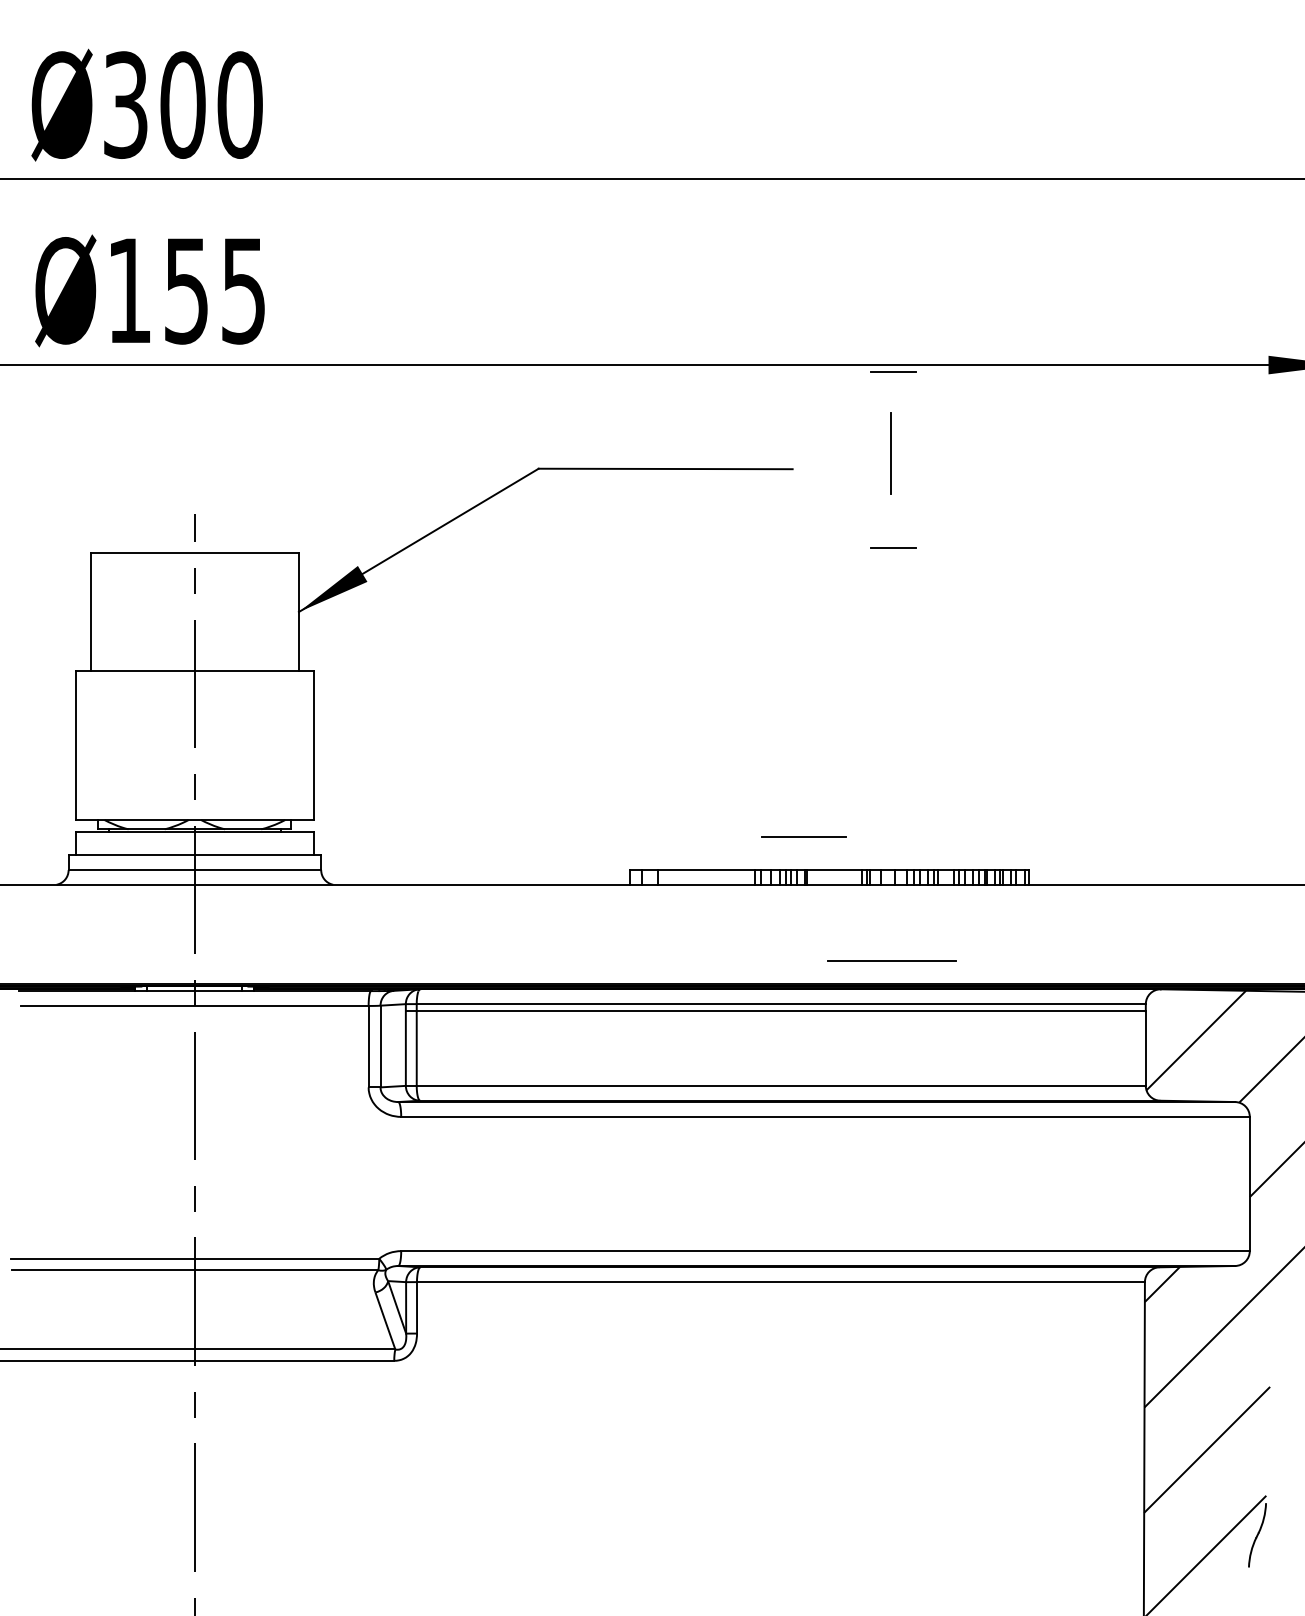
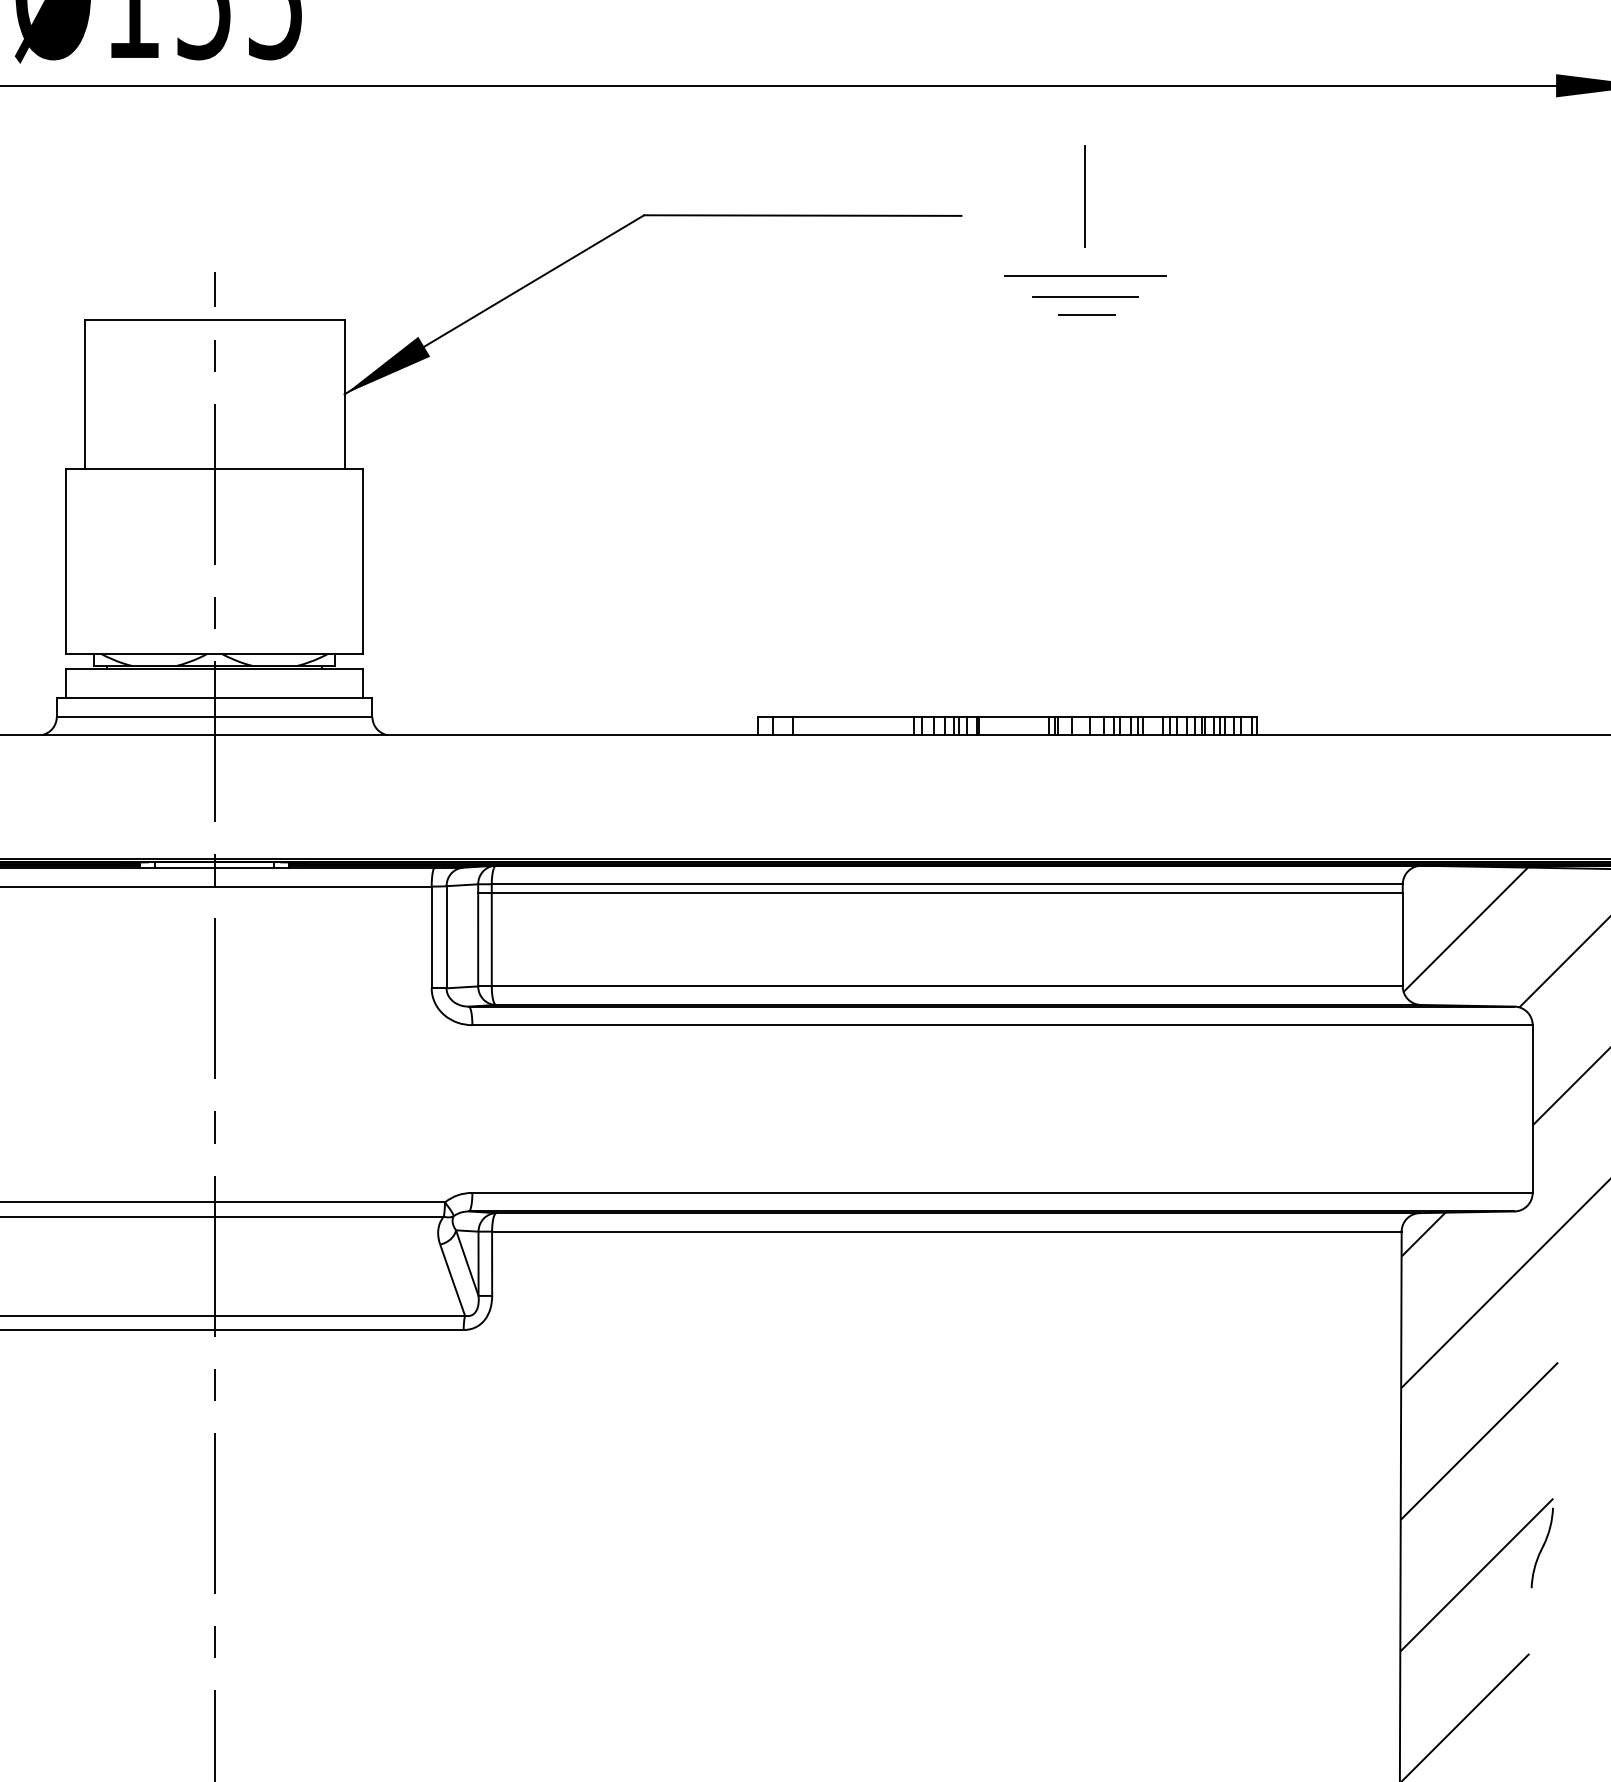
line: (893, 371) -> (1087, 93), removed
line: (803, 836) -> (1085, 296), moved
line: (891, 960) -> (1085, 274), moved

